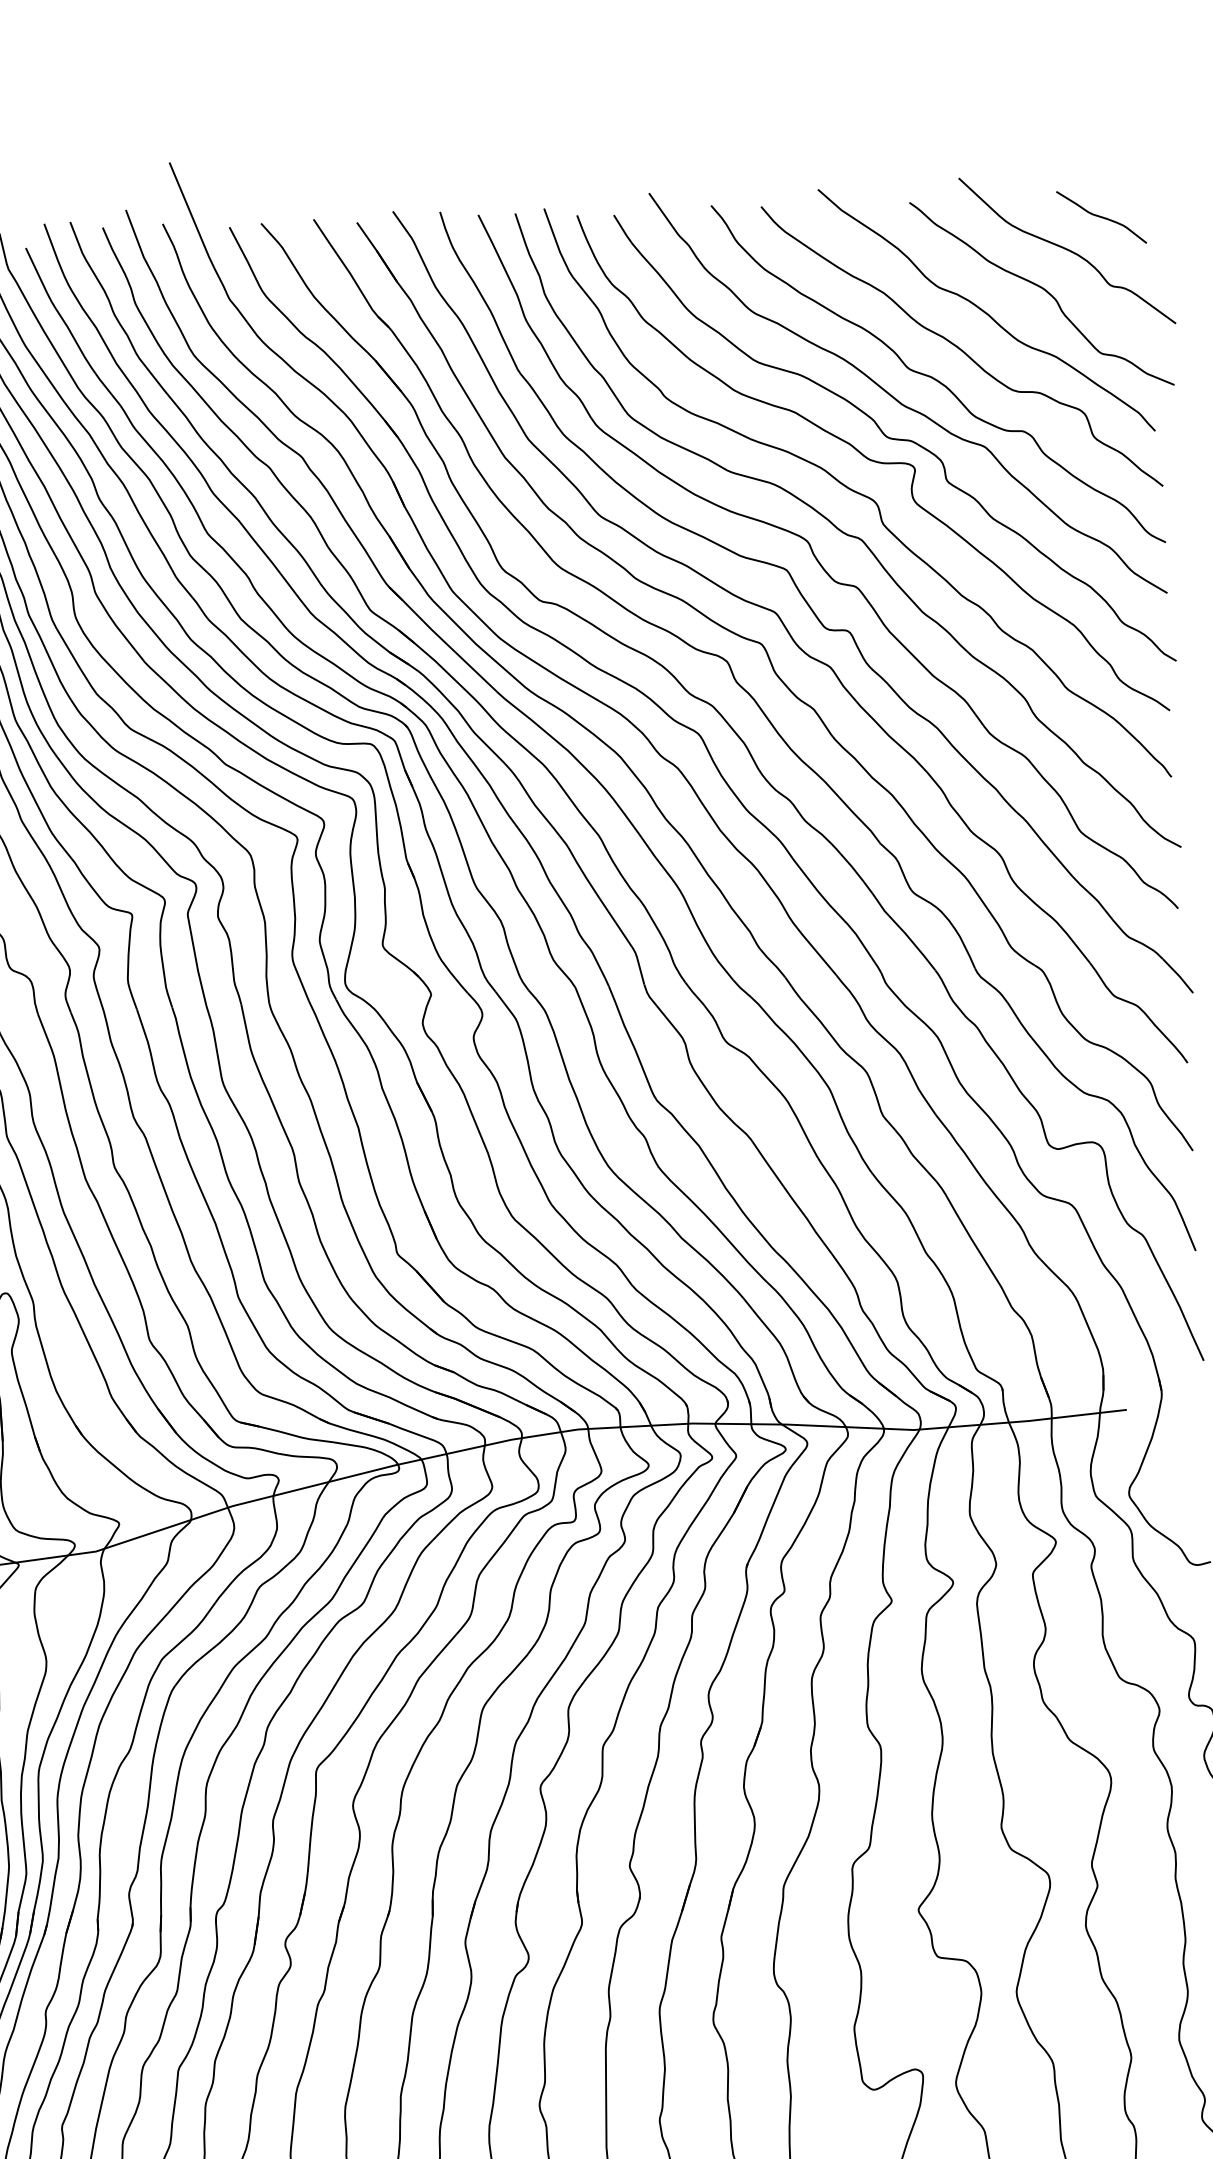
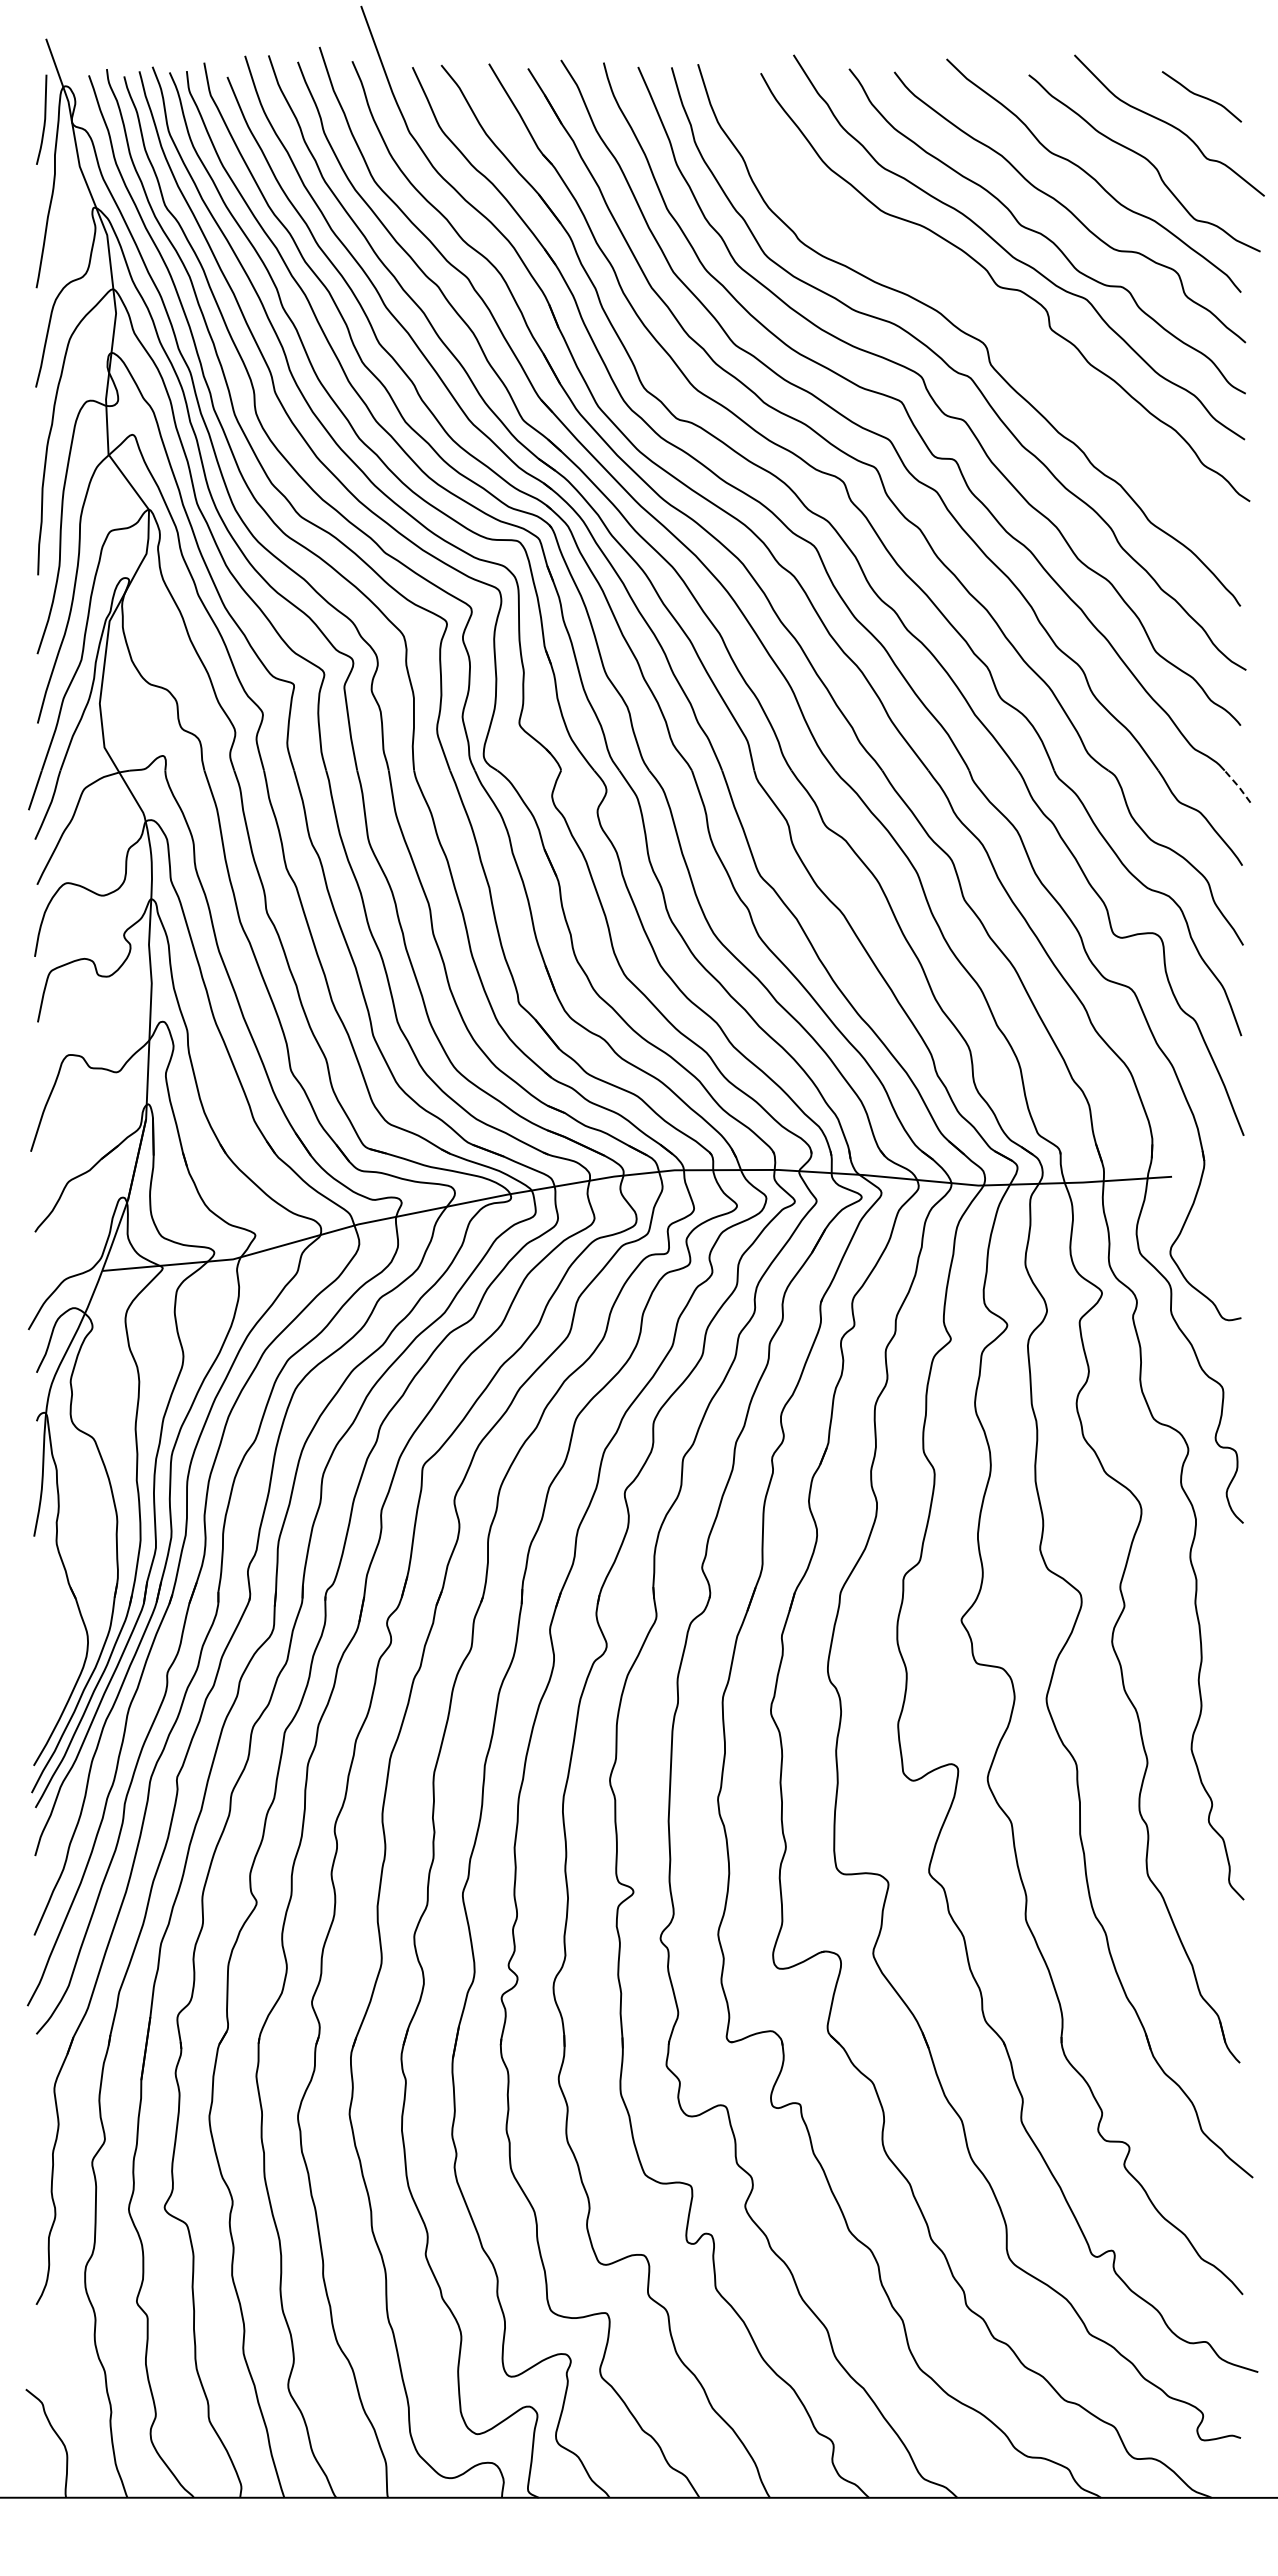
curve: (873, 461) -> (984, 307), removed
line: (1179, 975) -> (1238, 786), solid -> dashed

